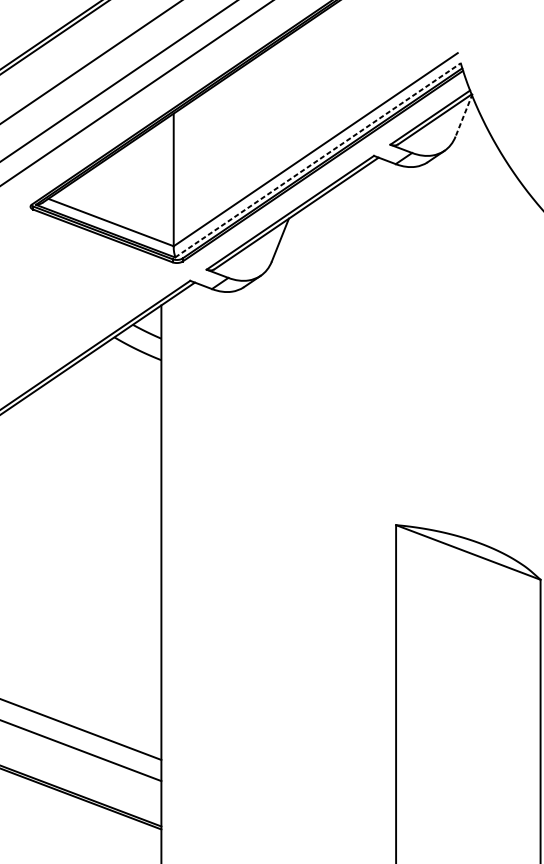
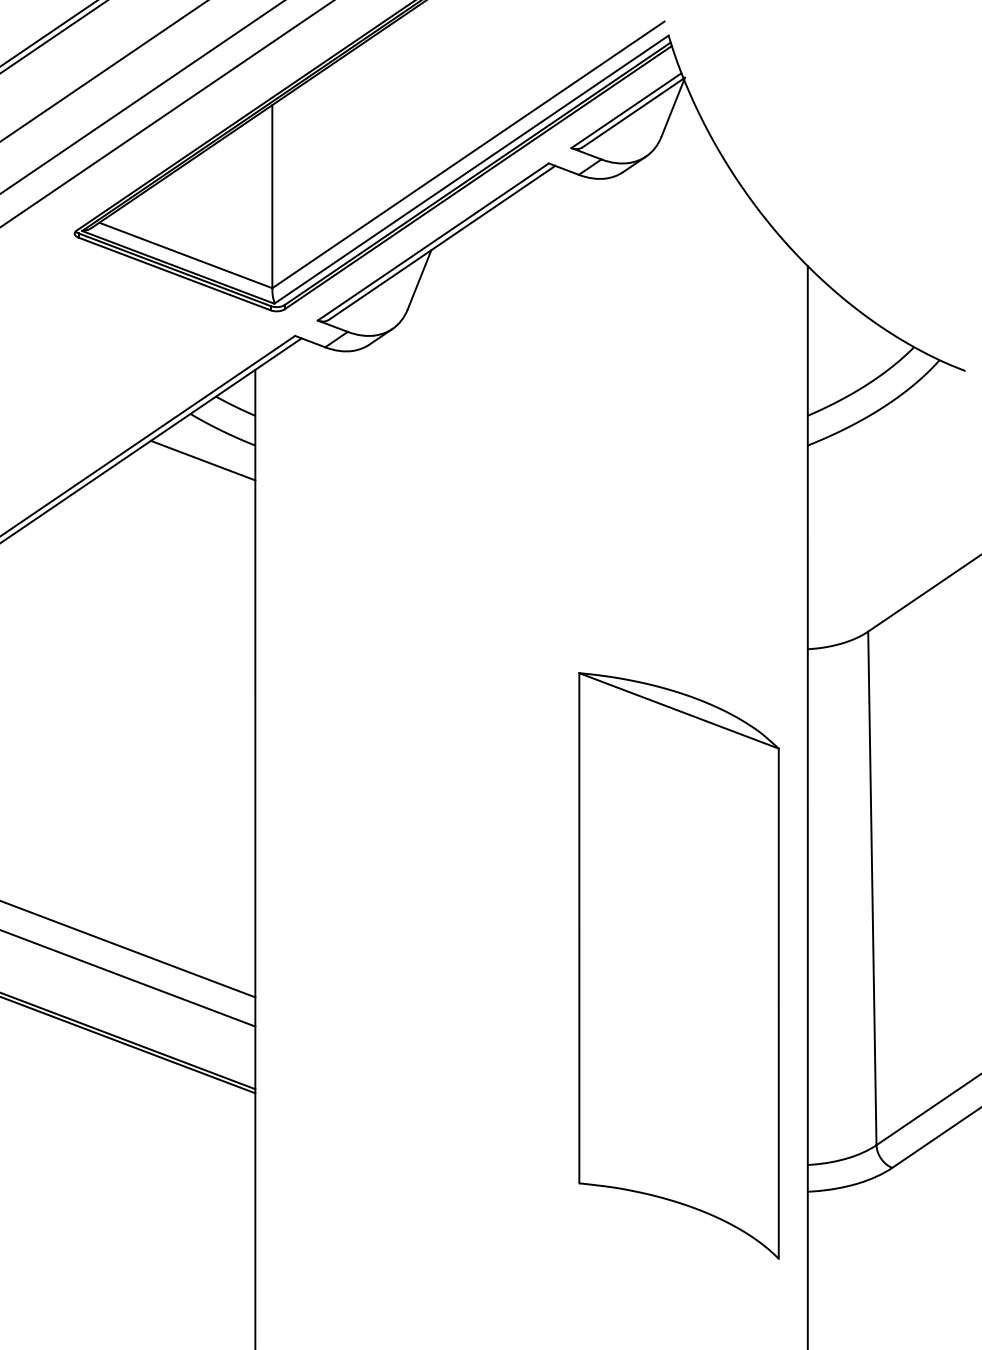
line: (464, 115) -> (673, 107), dashed -> solid
line: (317, 160) -> (471, 169), dashed -> solid
line: (123, 371) -> (202, 460), added

